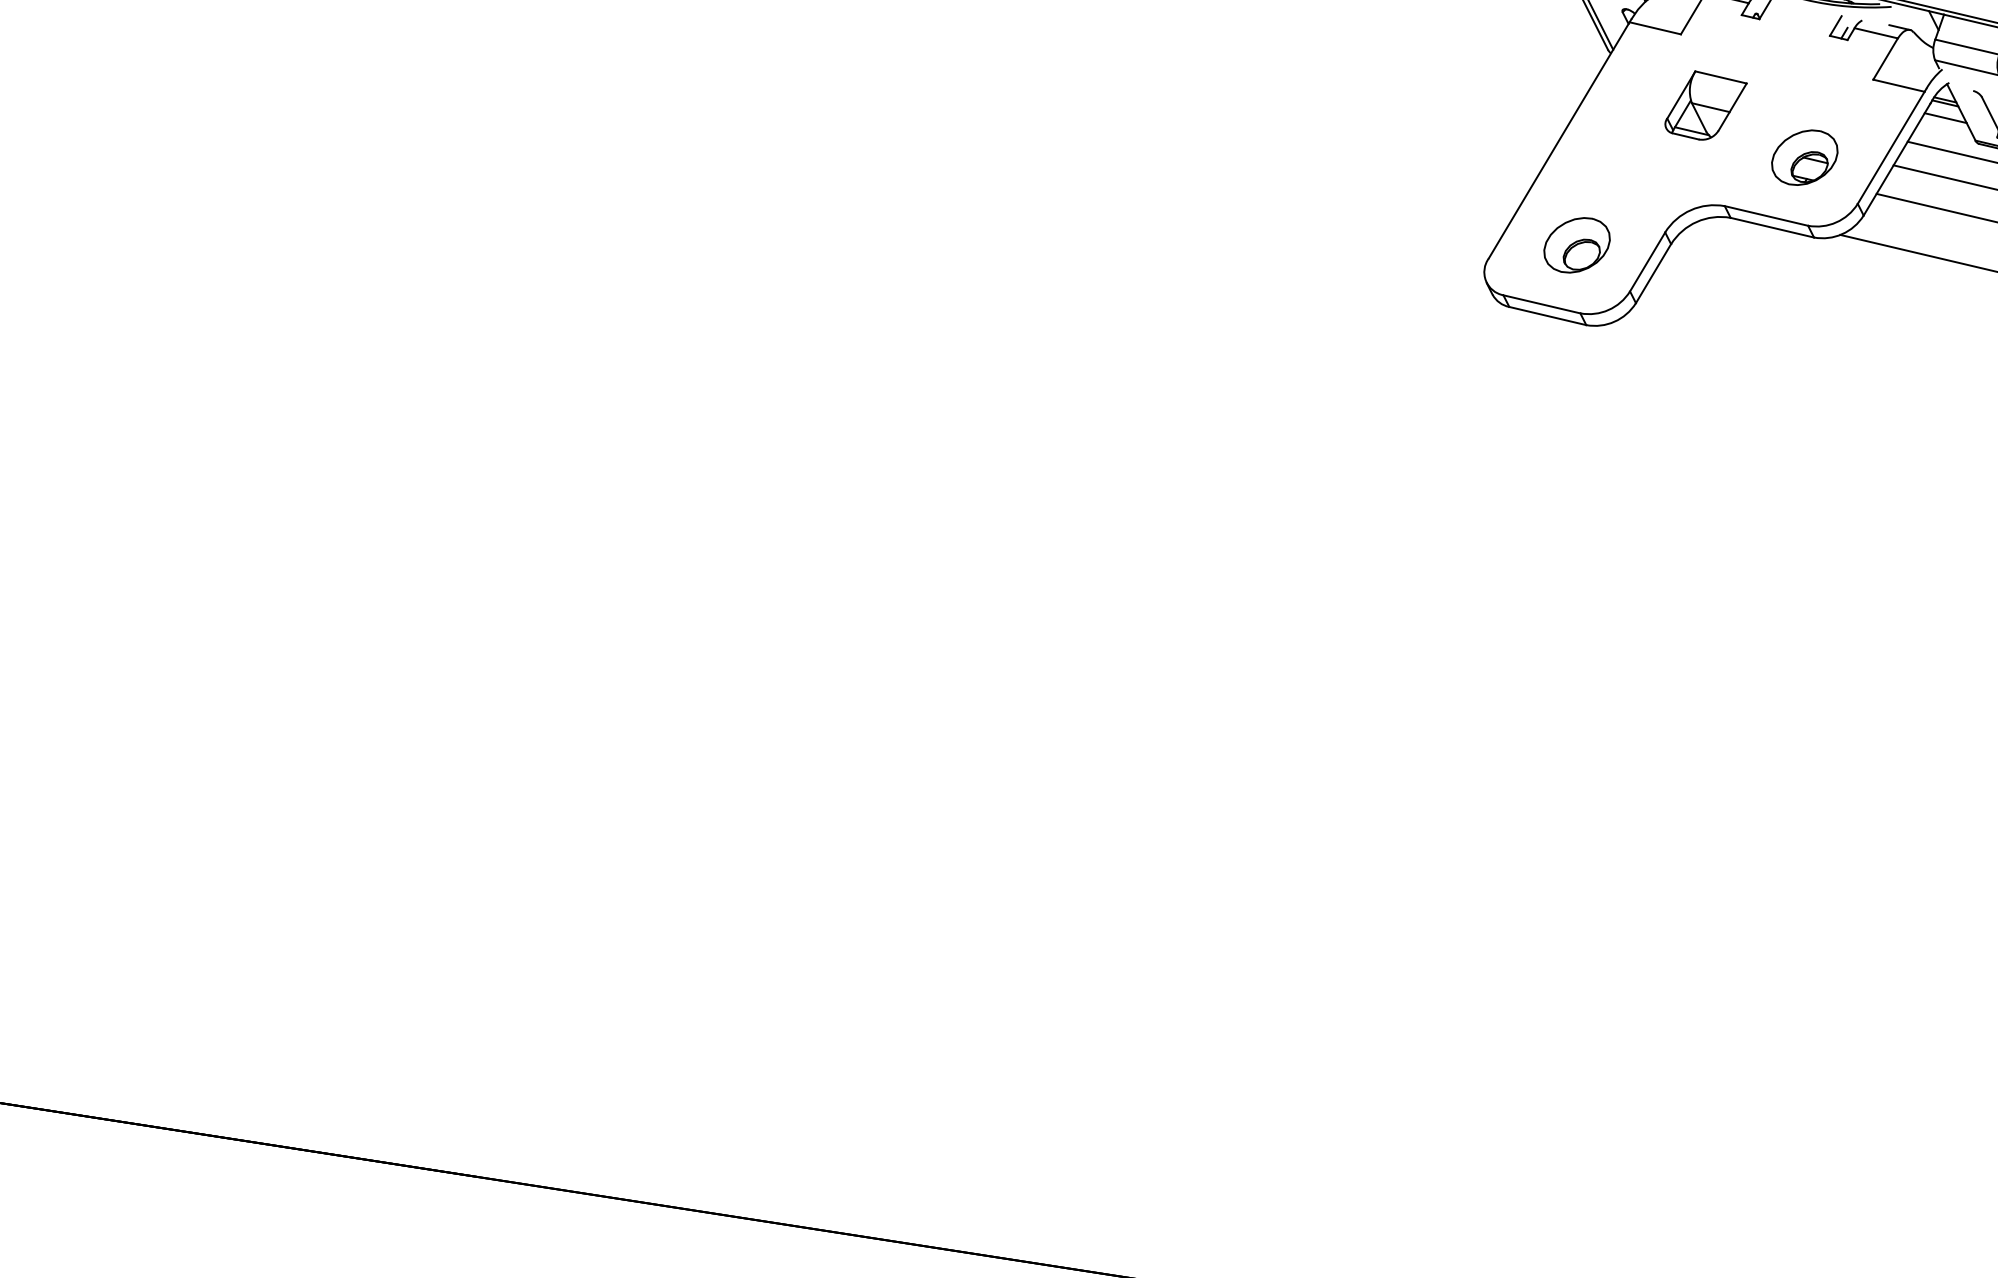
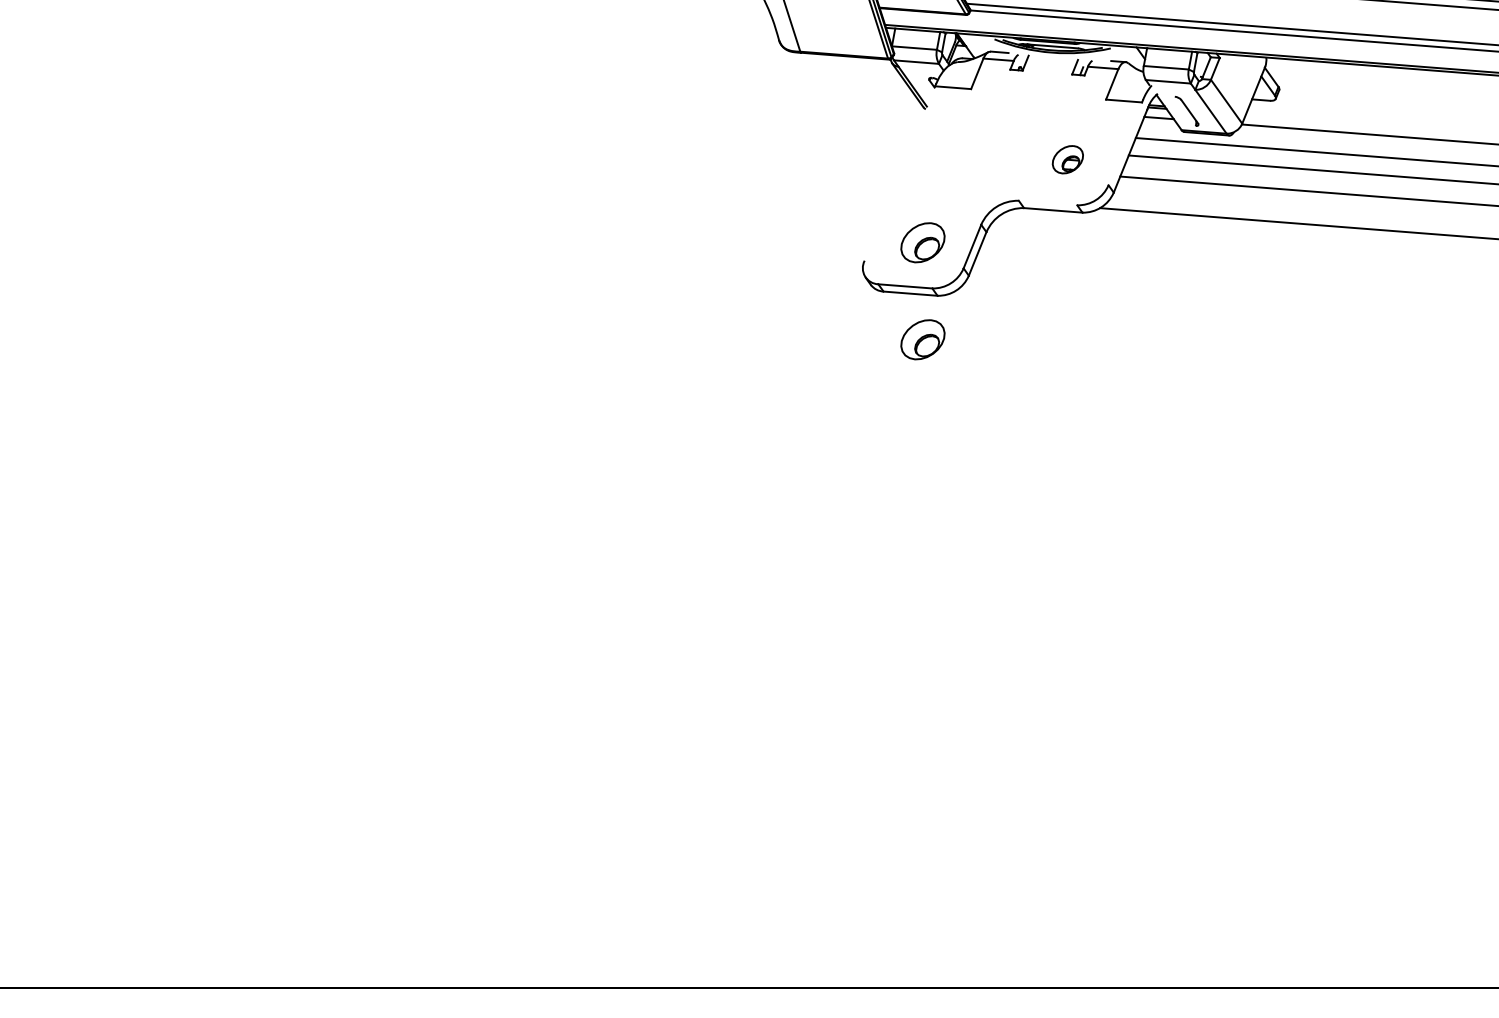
part: (1705, 106) -> (995, 135), removed
line: (1558, 140) -> (899, 173), removed
line: (1891, 147) -> (1125, 143), removed
part: (1804, 157) -> (1067, 159), size x0.7
line: (1765, 215) -> (1047, 202), removed
part: (1554, 384) -> (922, 339), added

